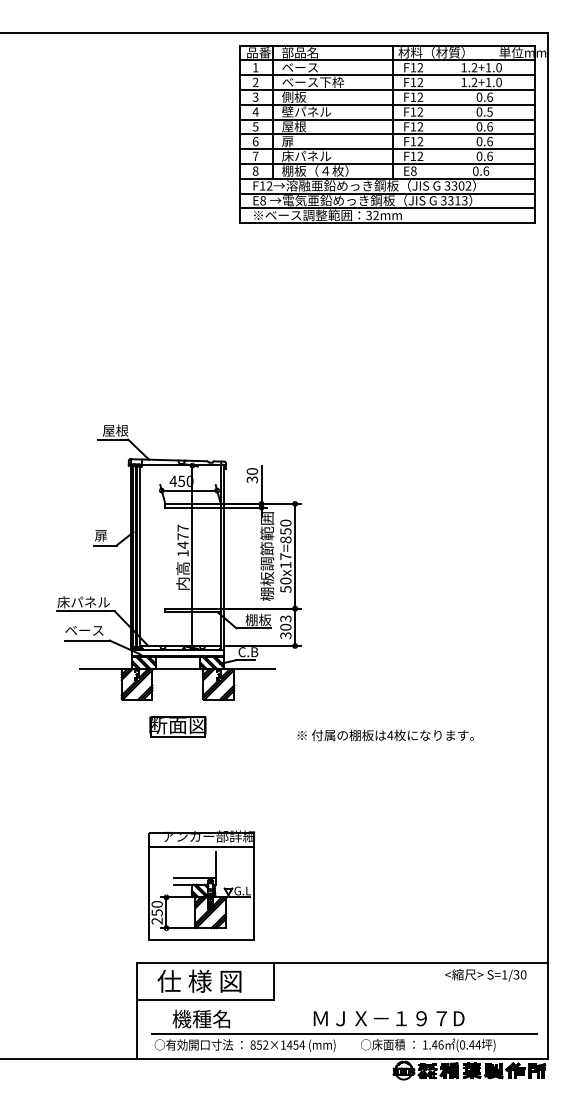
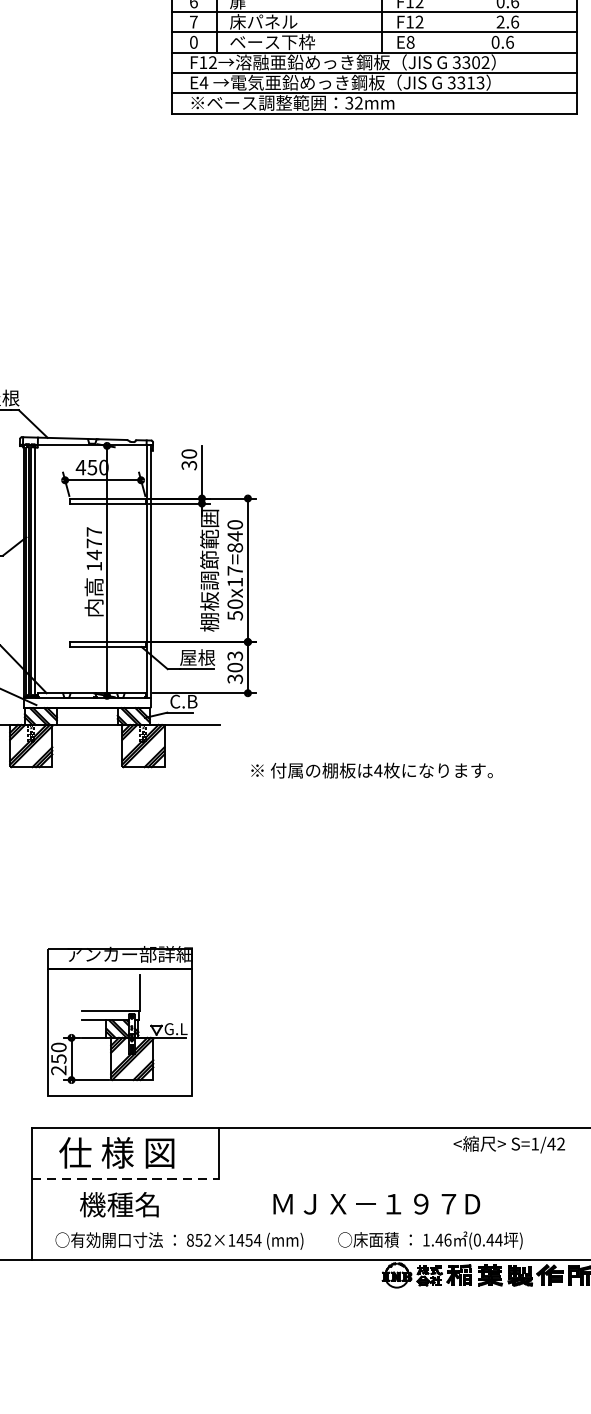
text: (479, 156) -> (500, 22), 0.6 -> 2.6
text: (315, 170) -> (275, 41), 棚板（４枚） -> ベース下枠
text: (255, 171) -> (193, 42), 8 -> 0
text: (263, 200) -> (204, 82), E8 -> E4
text: (285, 531) -> (234, 536), 50x17=850 -> 50x17=840
text: (258, 619) -> (197, 656), 棚板 -> 屋根
part: (177, 726) -> (86, 803), removed
text: (385, 735) -> (371, 770), moved
text: (519, 974) -> (555, 1143), S=1/30 -> S=1/42
line: (206, 1000) -> (126, 1179), solid -> dashed
line: (344, 1033) -> (315, 1224), removed

